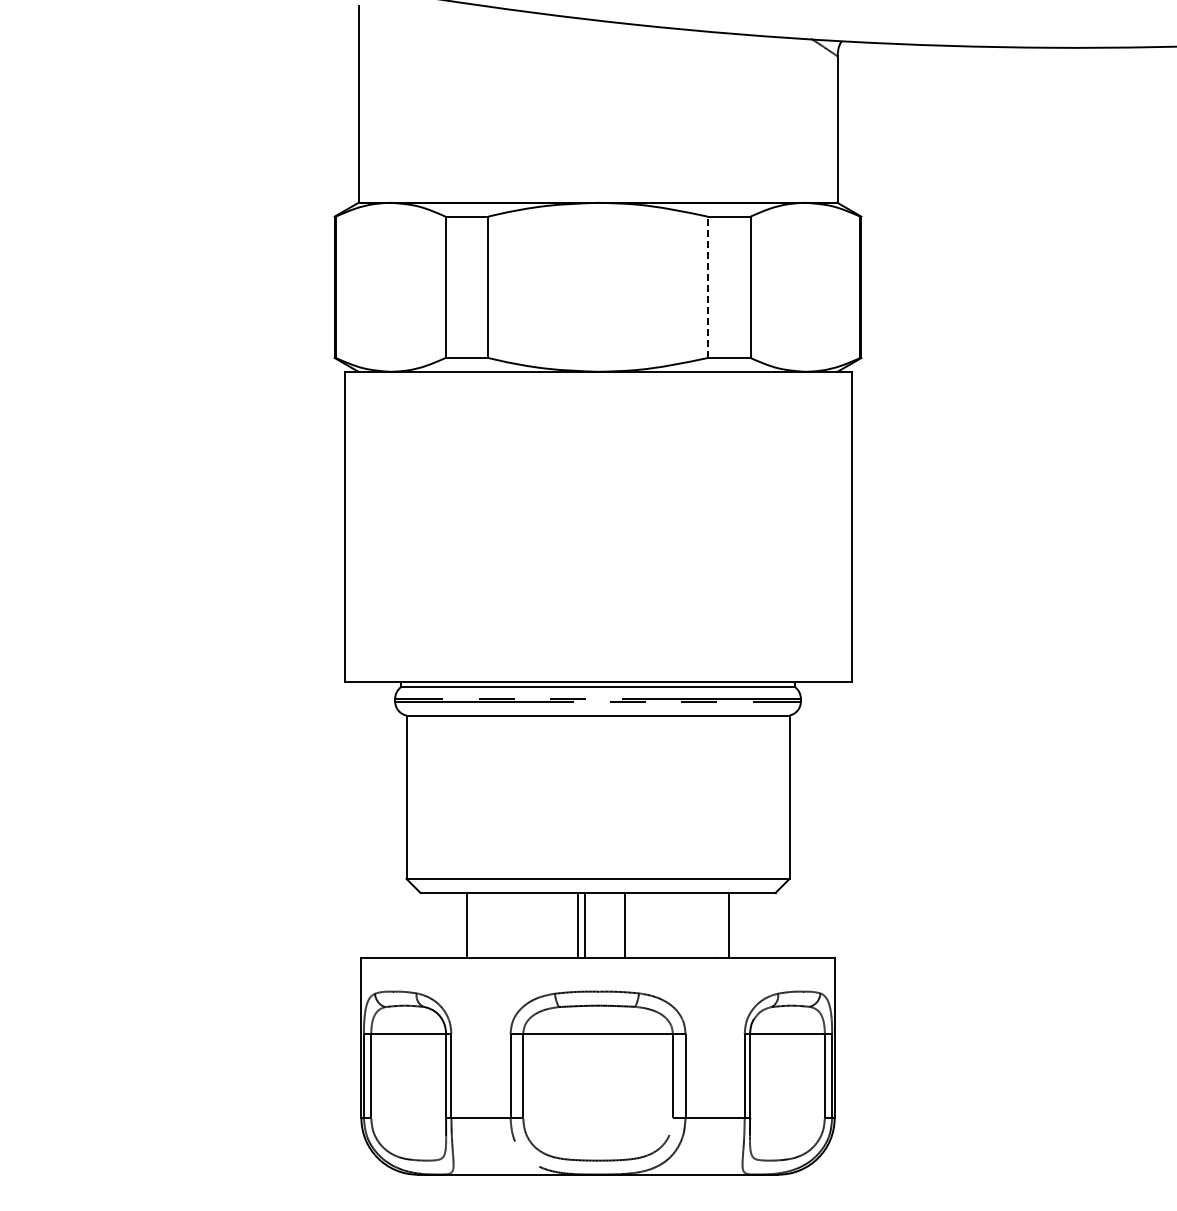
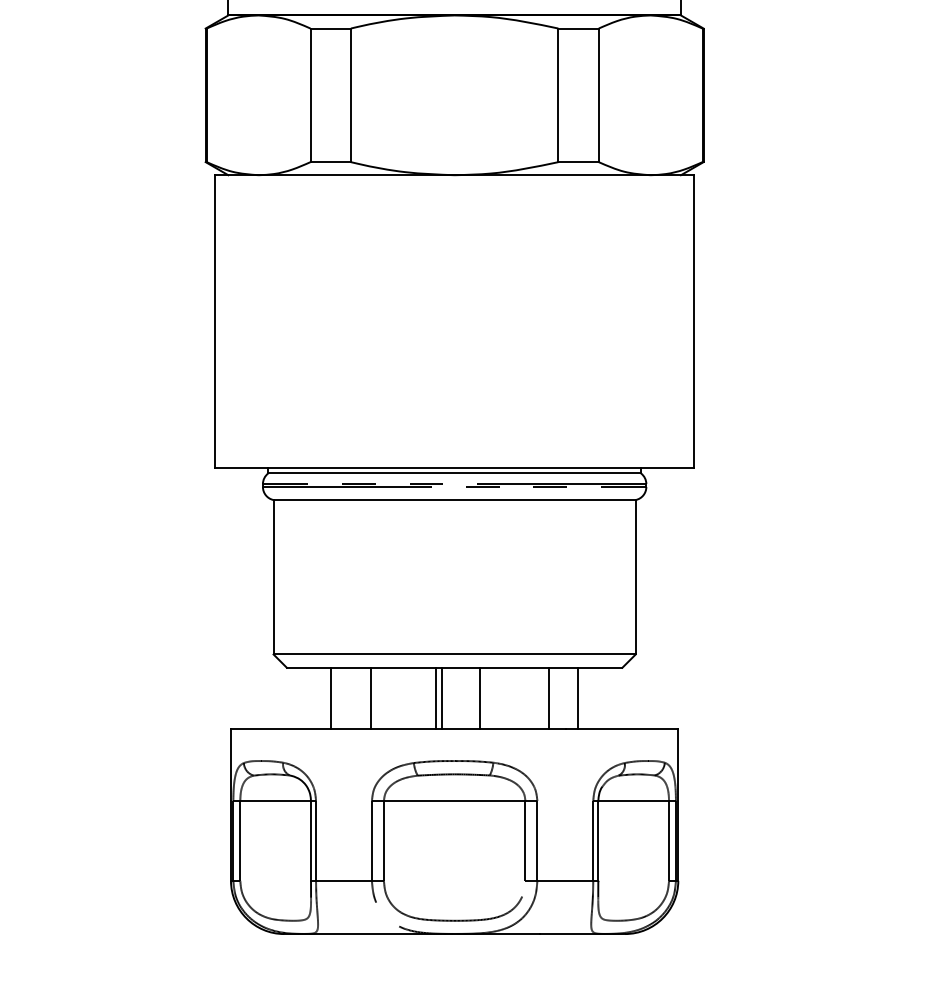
line: (707, 287) -> (558, 95), dashed -> solid
line: (509, 924) -> (370, 697), added
line: (698, 924) -> (549, 697), added

